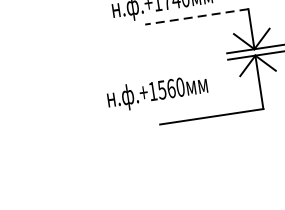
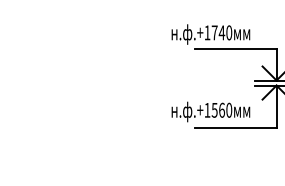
line: (196, 16) -> (235, 48), dashed -> solid
text: (156, 92) -> (210, 111), moved

